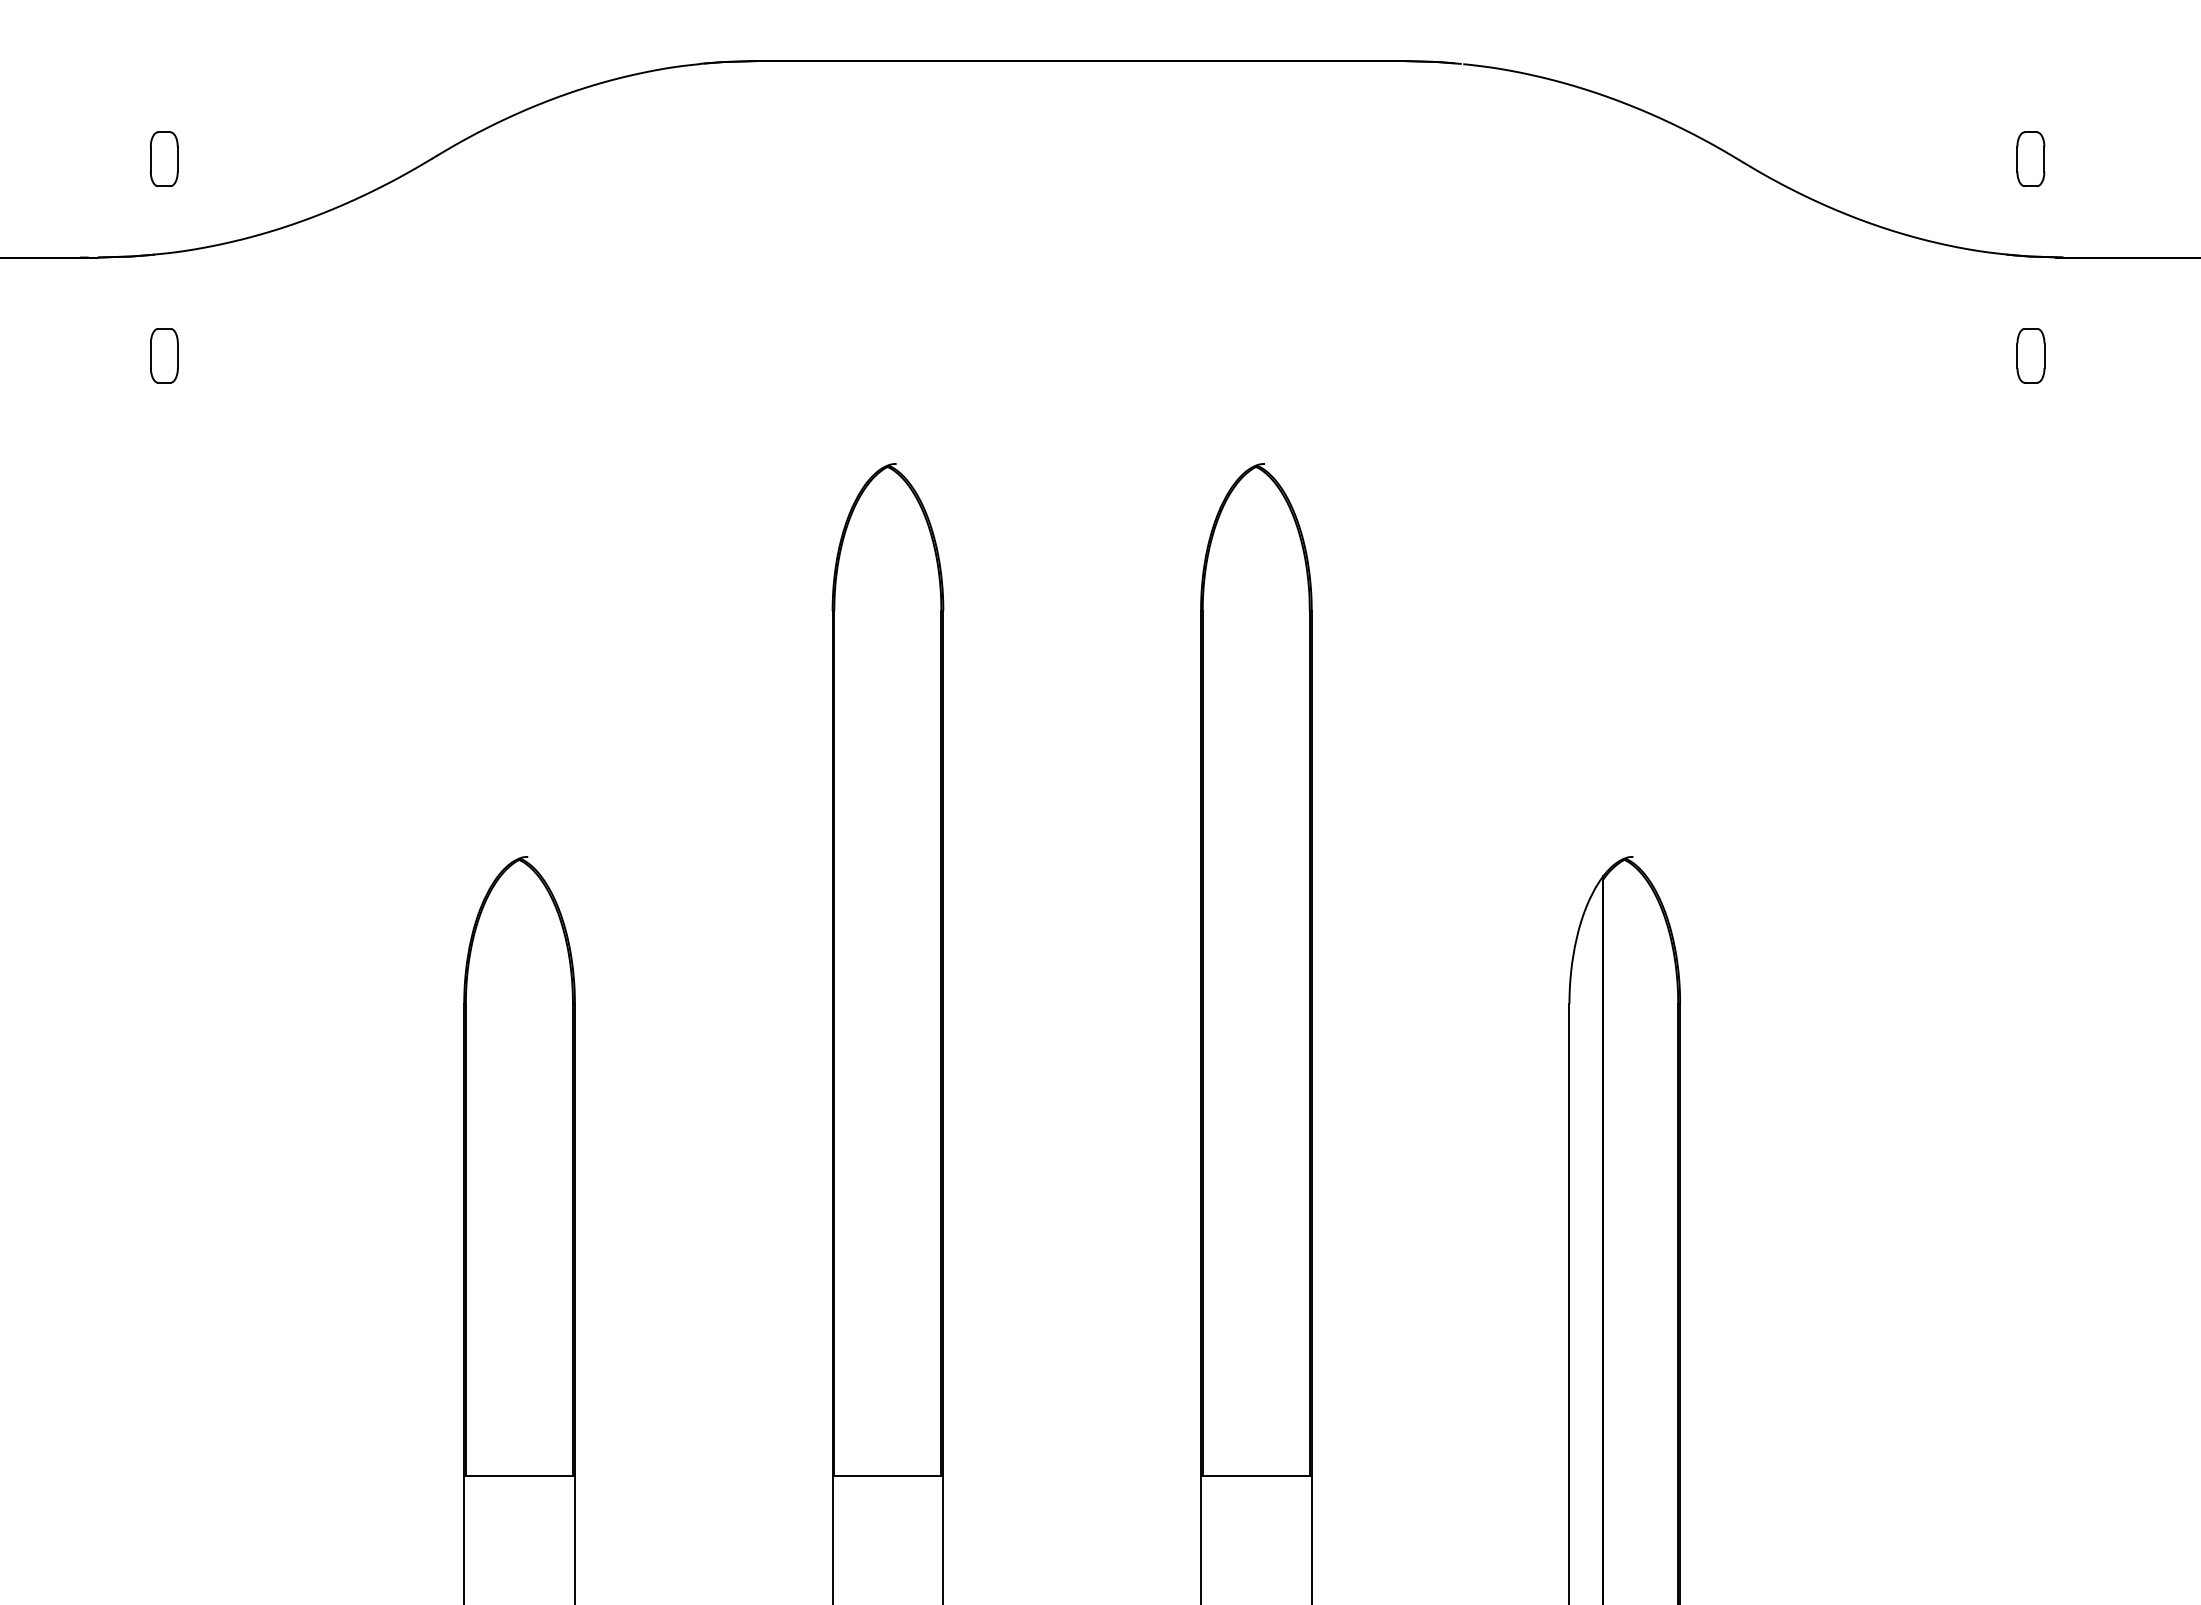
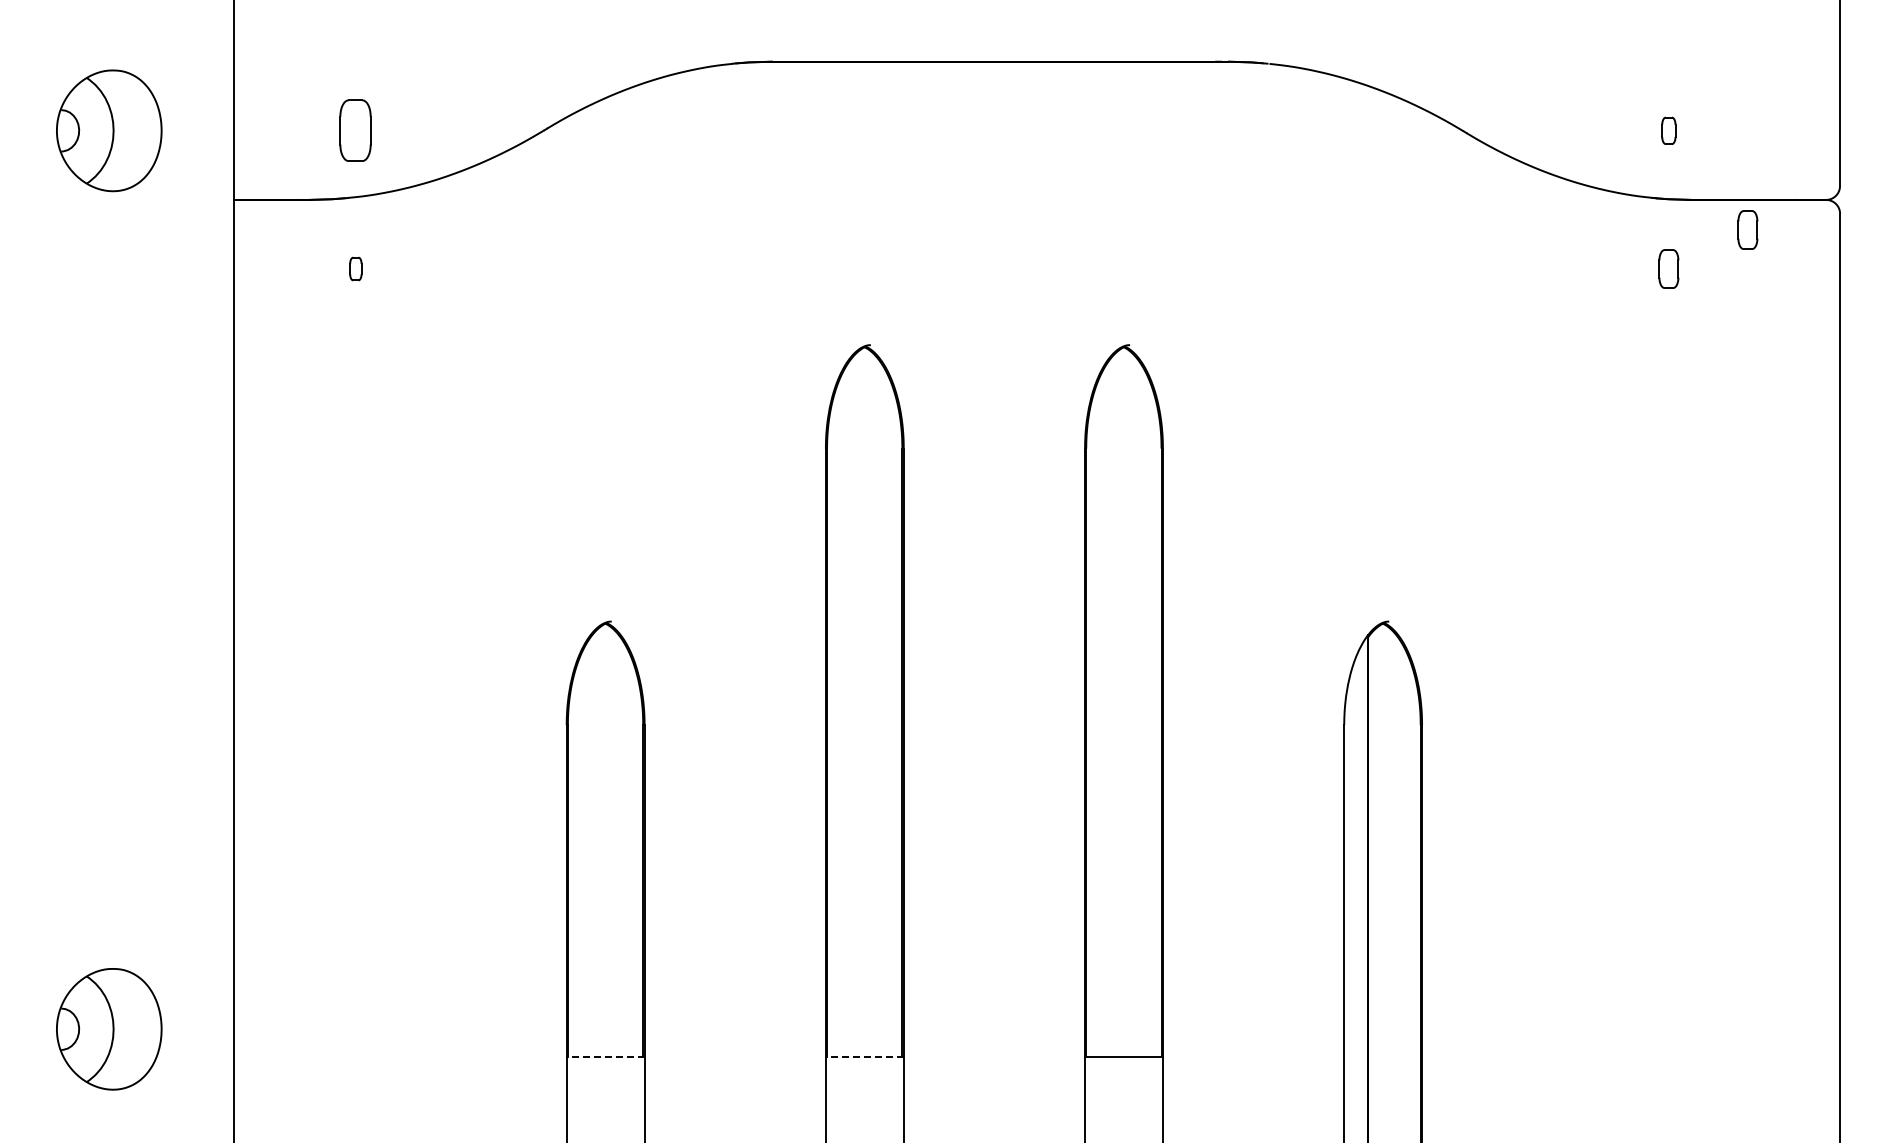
part: (163, 158) -> (355, 130), size x1.6
part: (2030, 158) -> (1668, 130), size x0.7
part: (2142, 299) -> (1747, 229), added
part: (163, 354) -> (355, 268), size x0.6
line: (519, 1475) -> (605, 1056), solid -> dashed
line: (887, 1475) -> (864, 1056), solid -> dashed

